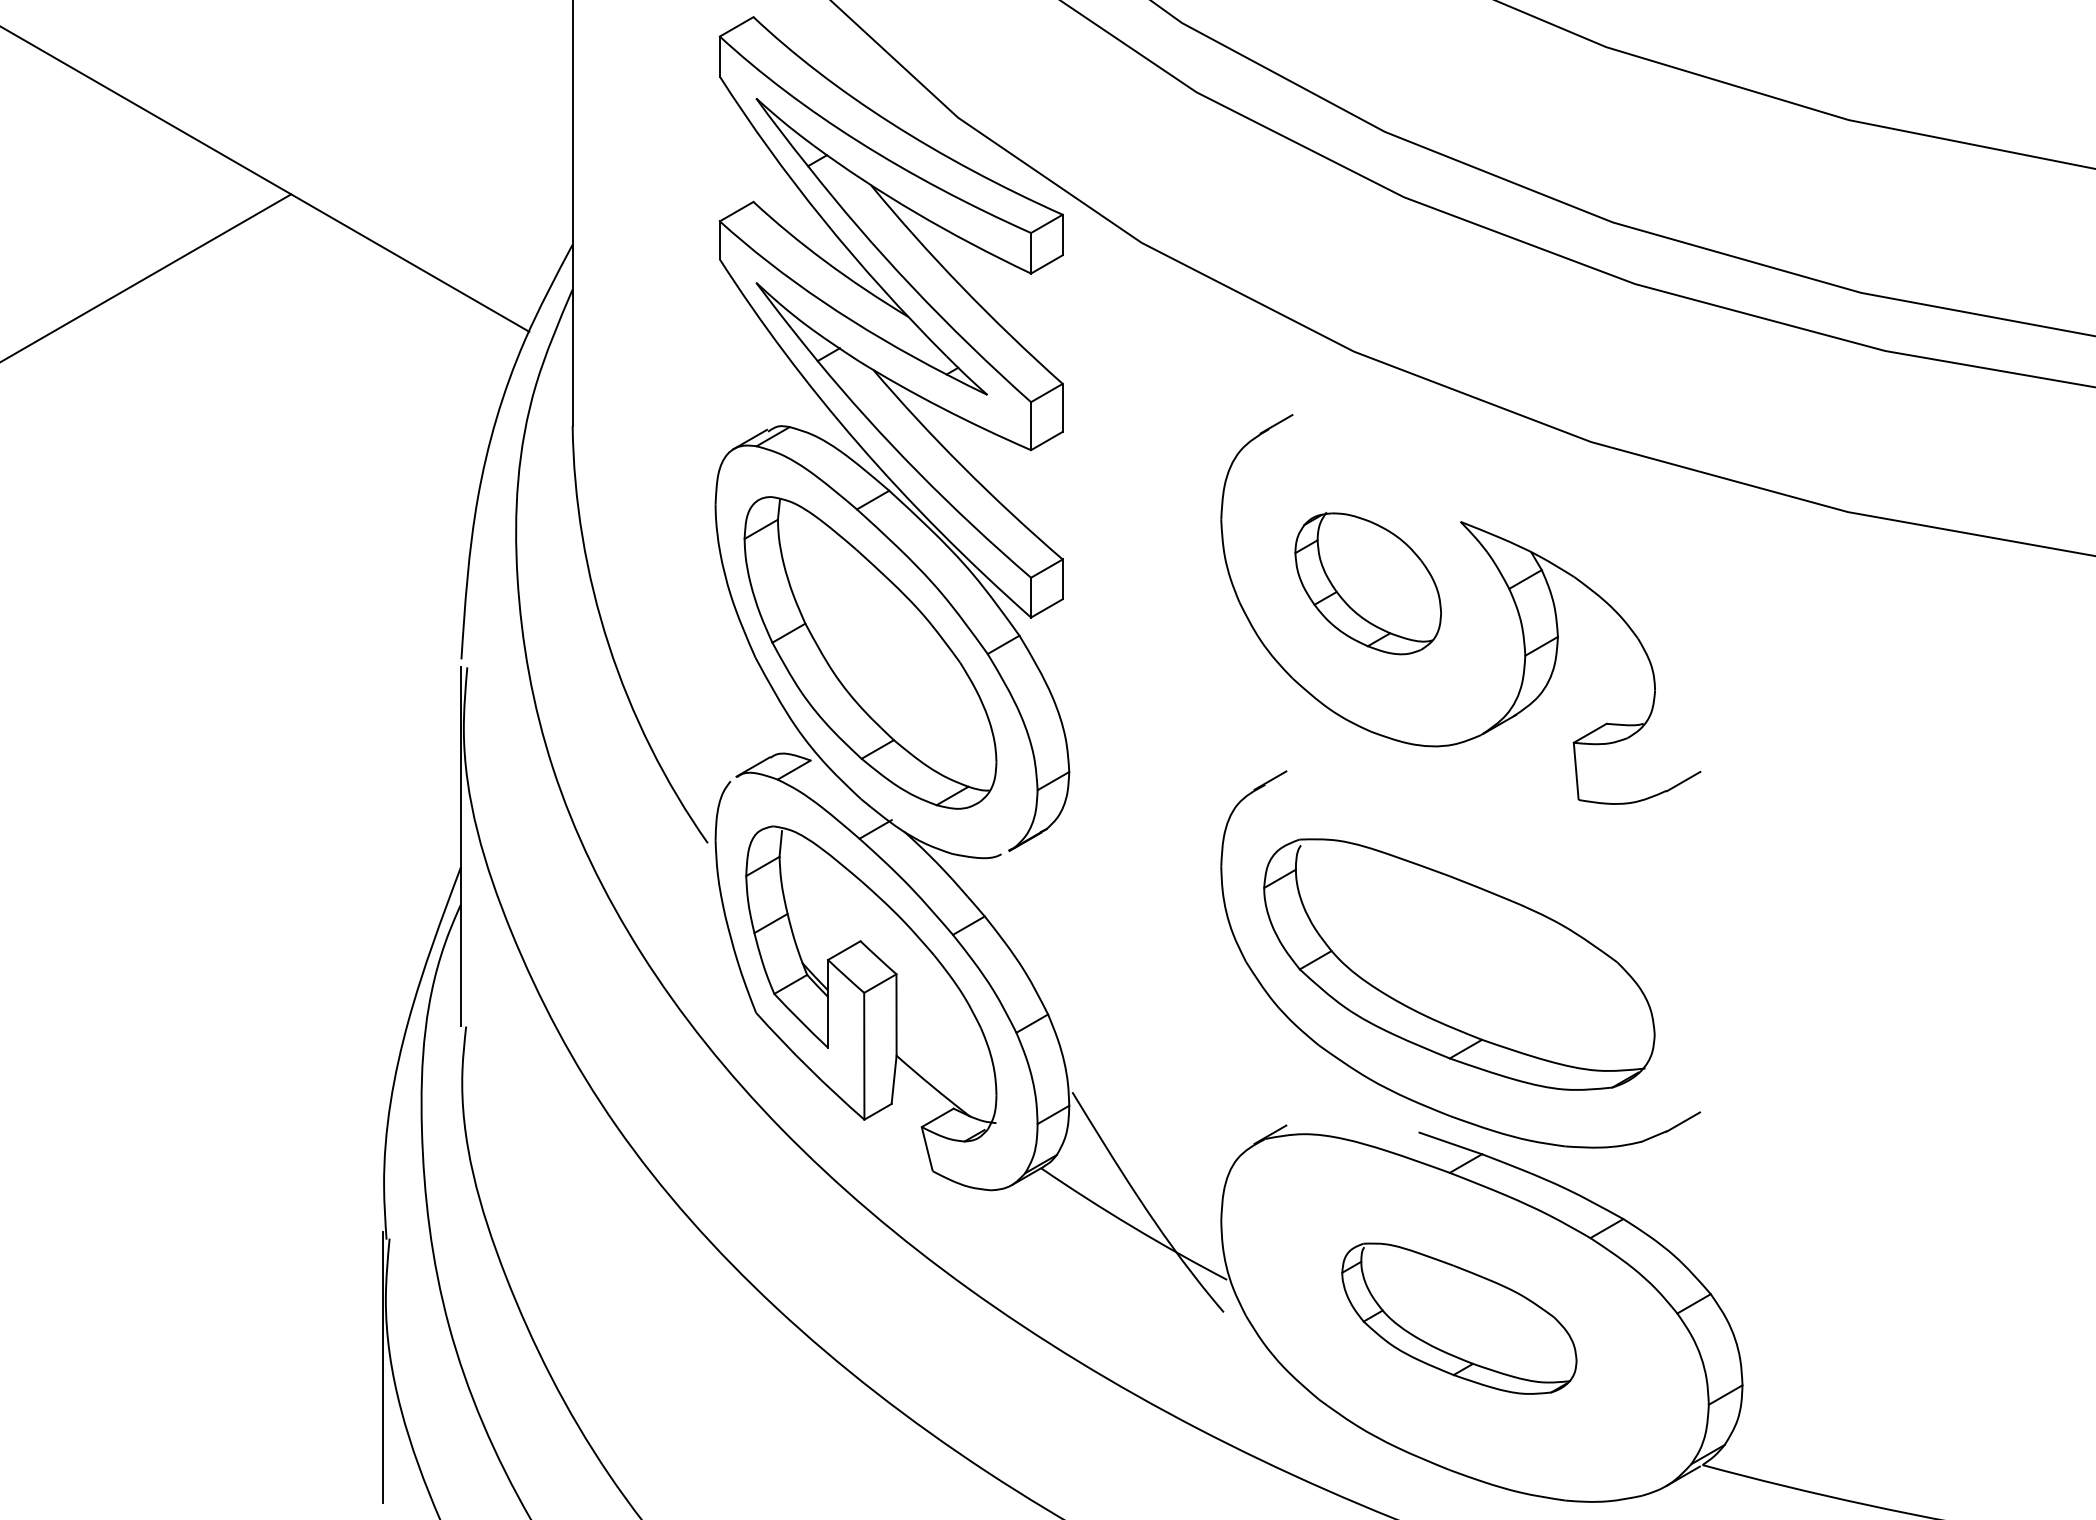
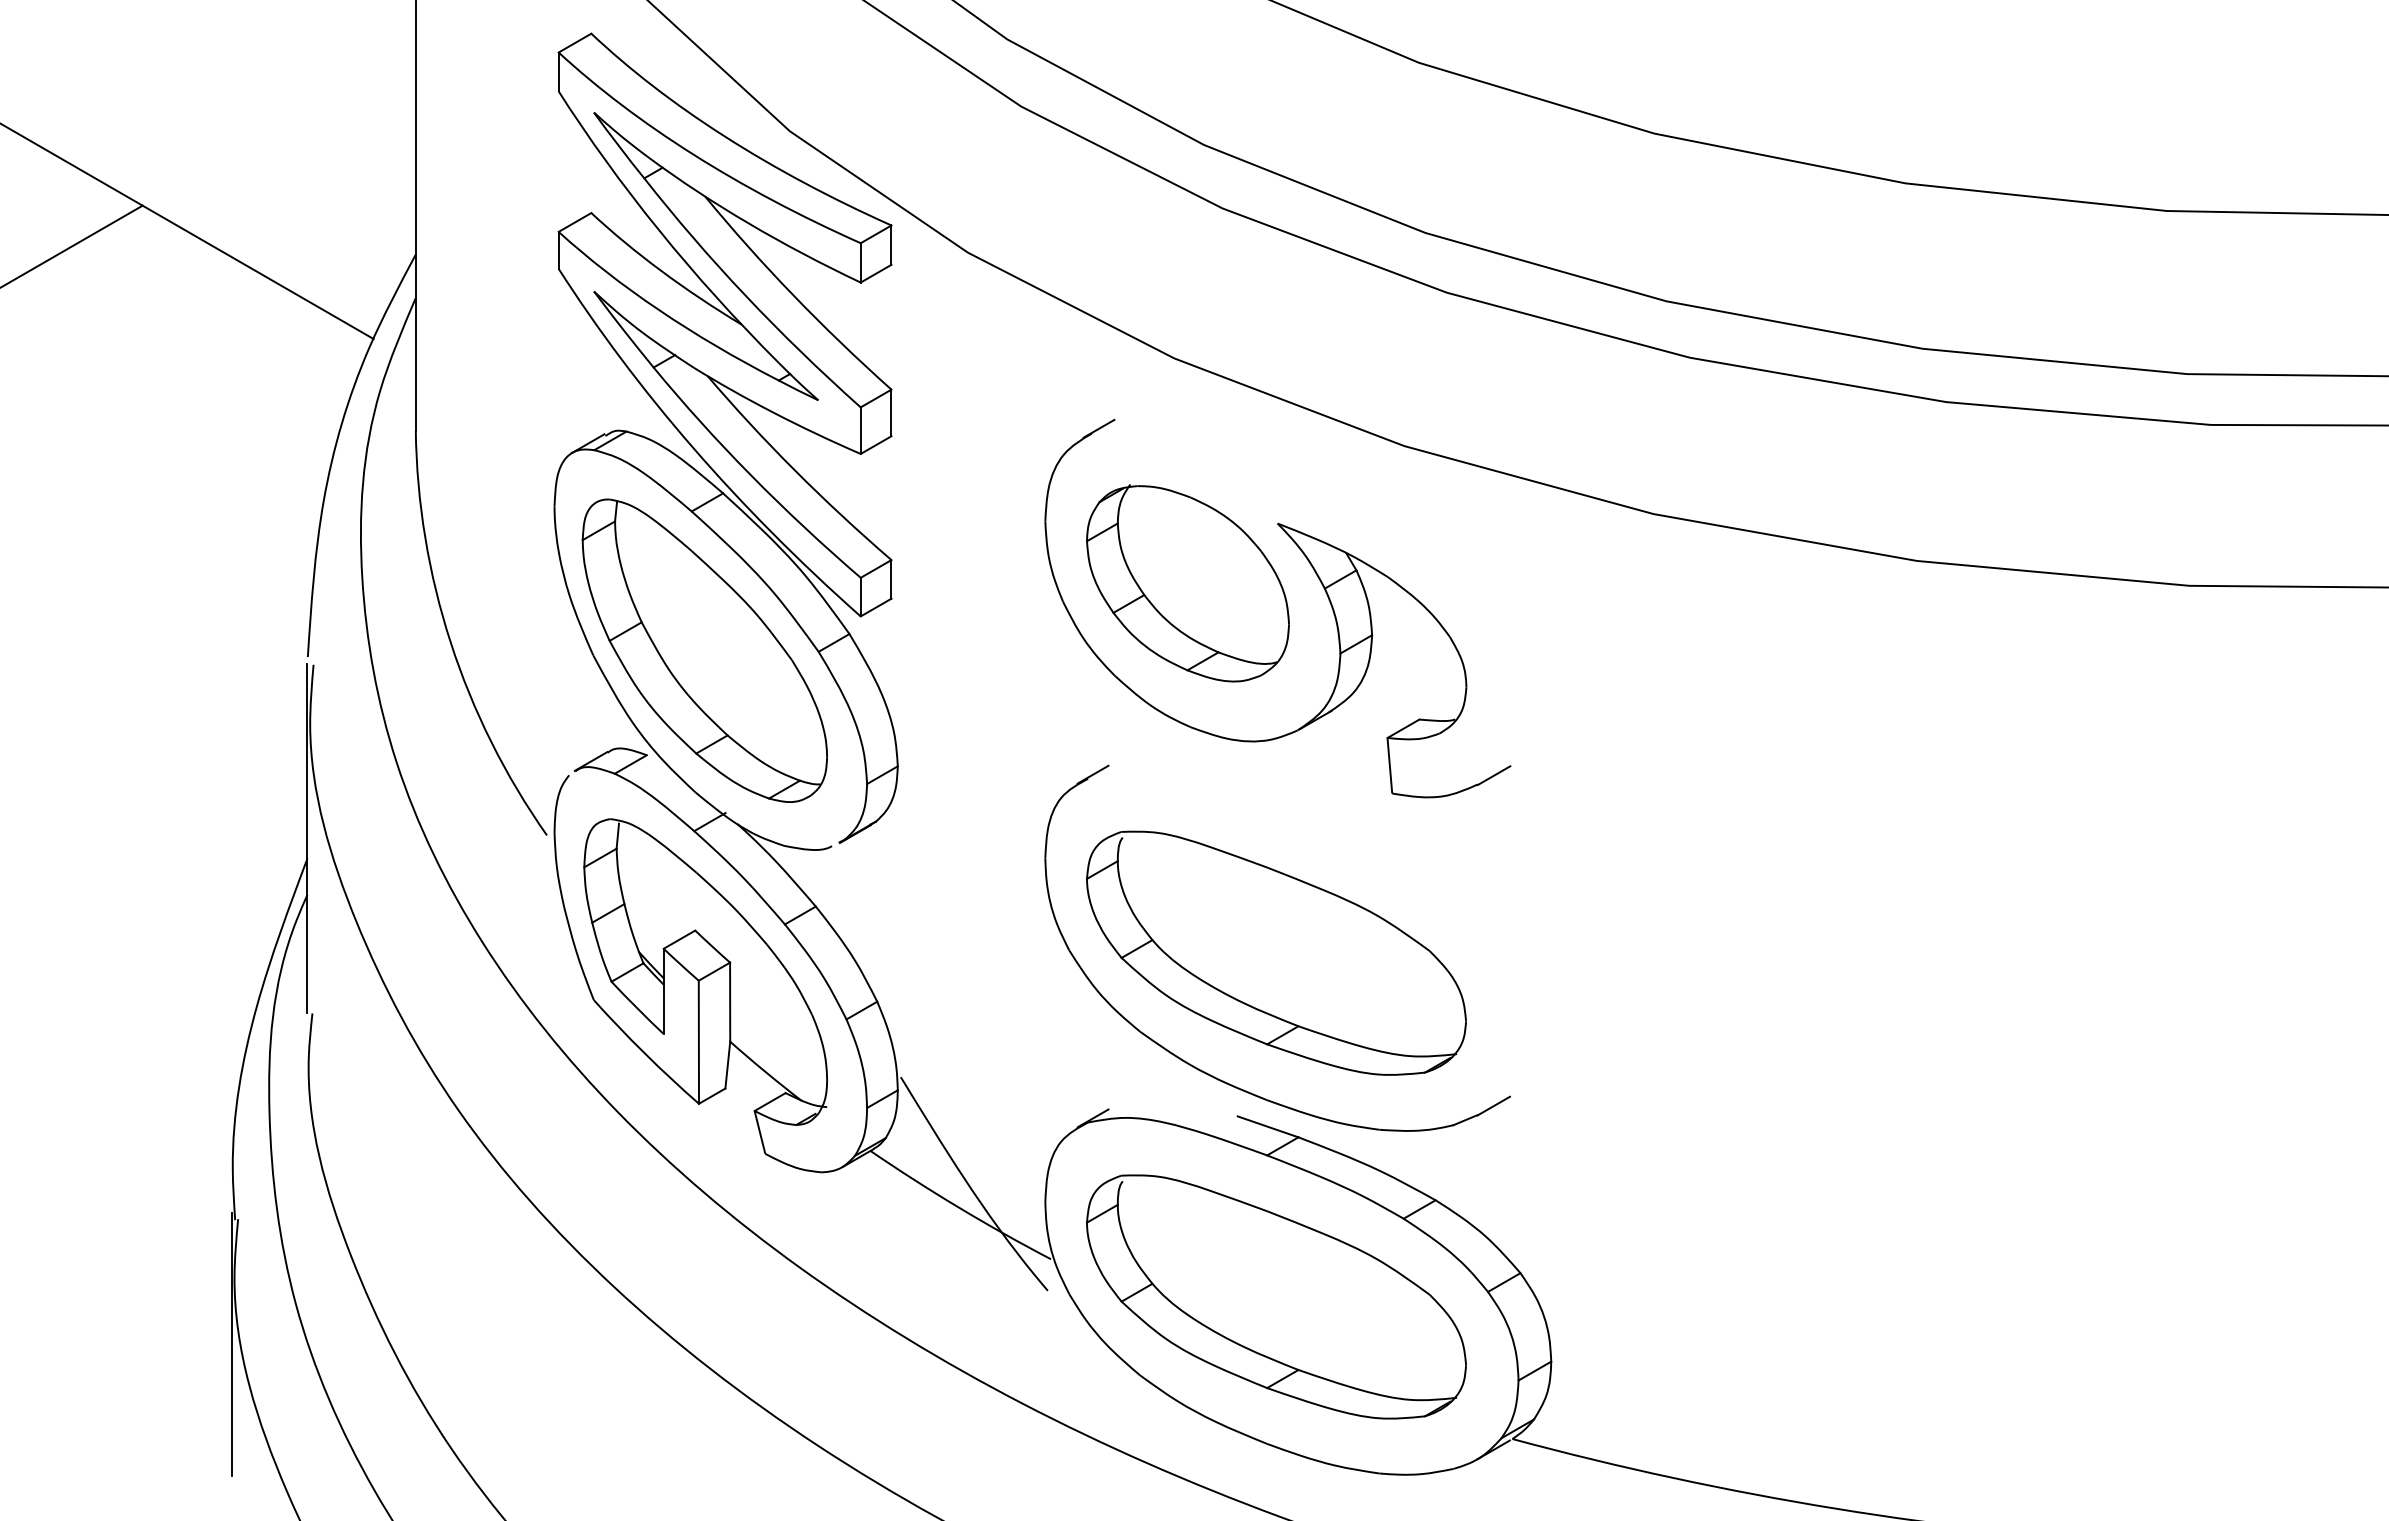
part: (1367, 583) -> (1187, 583), size x1.43
part: (1459, 1318) -> (1276, 1296), size x1.67

